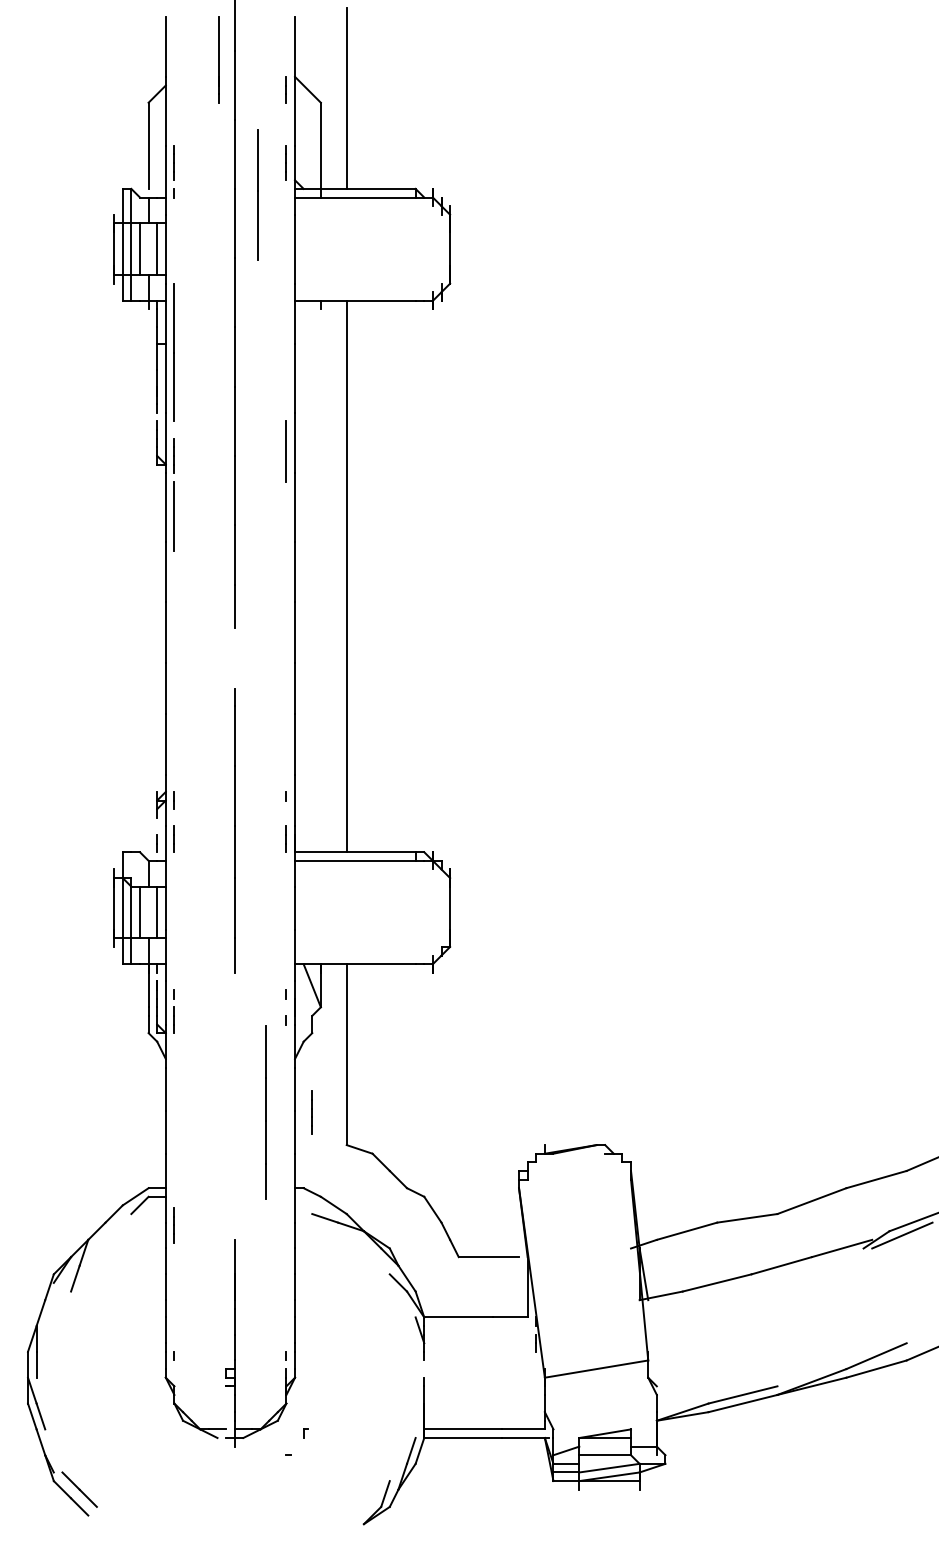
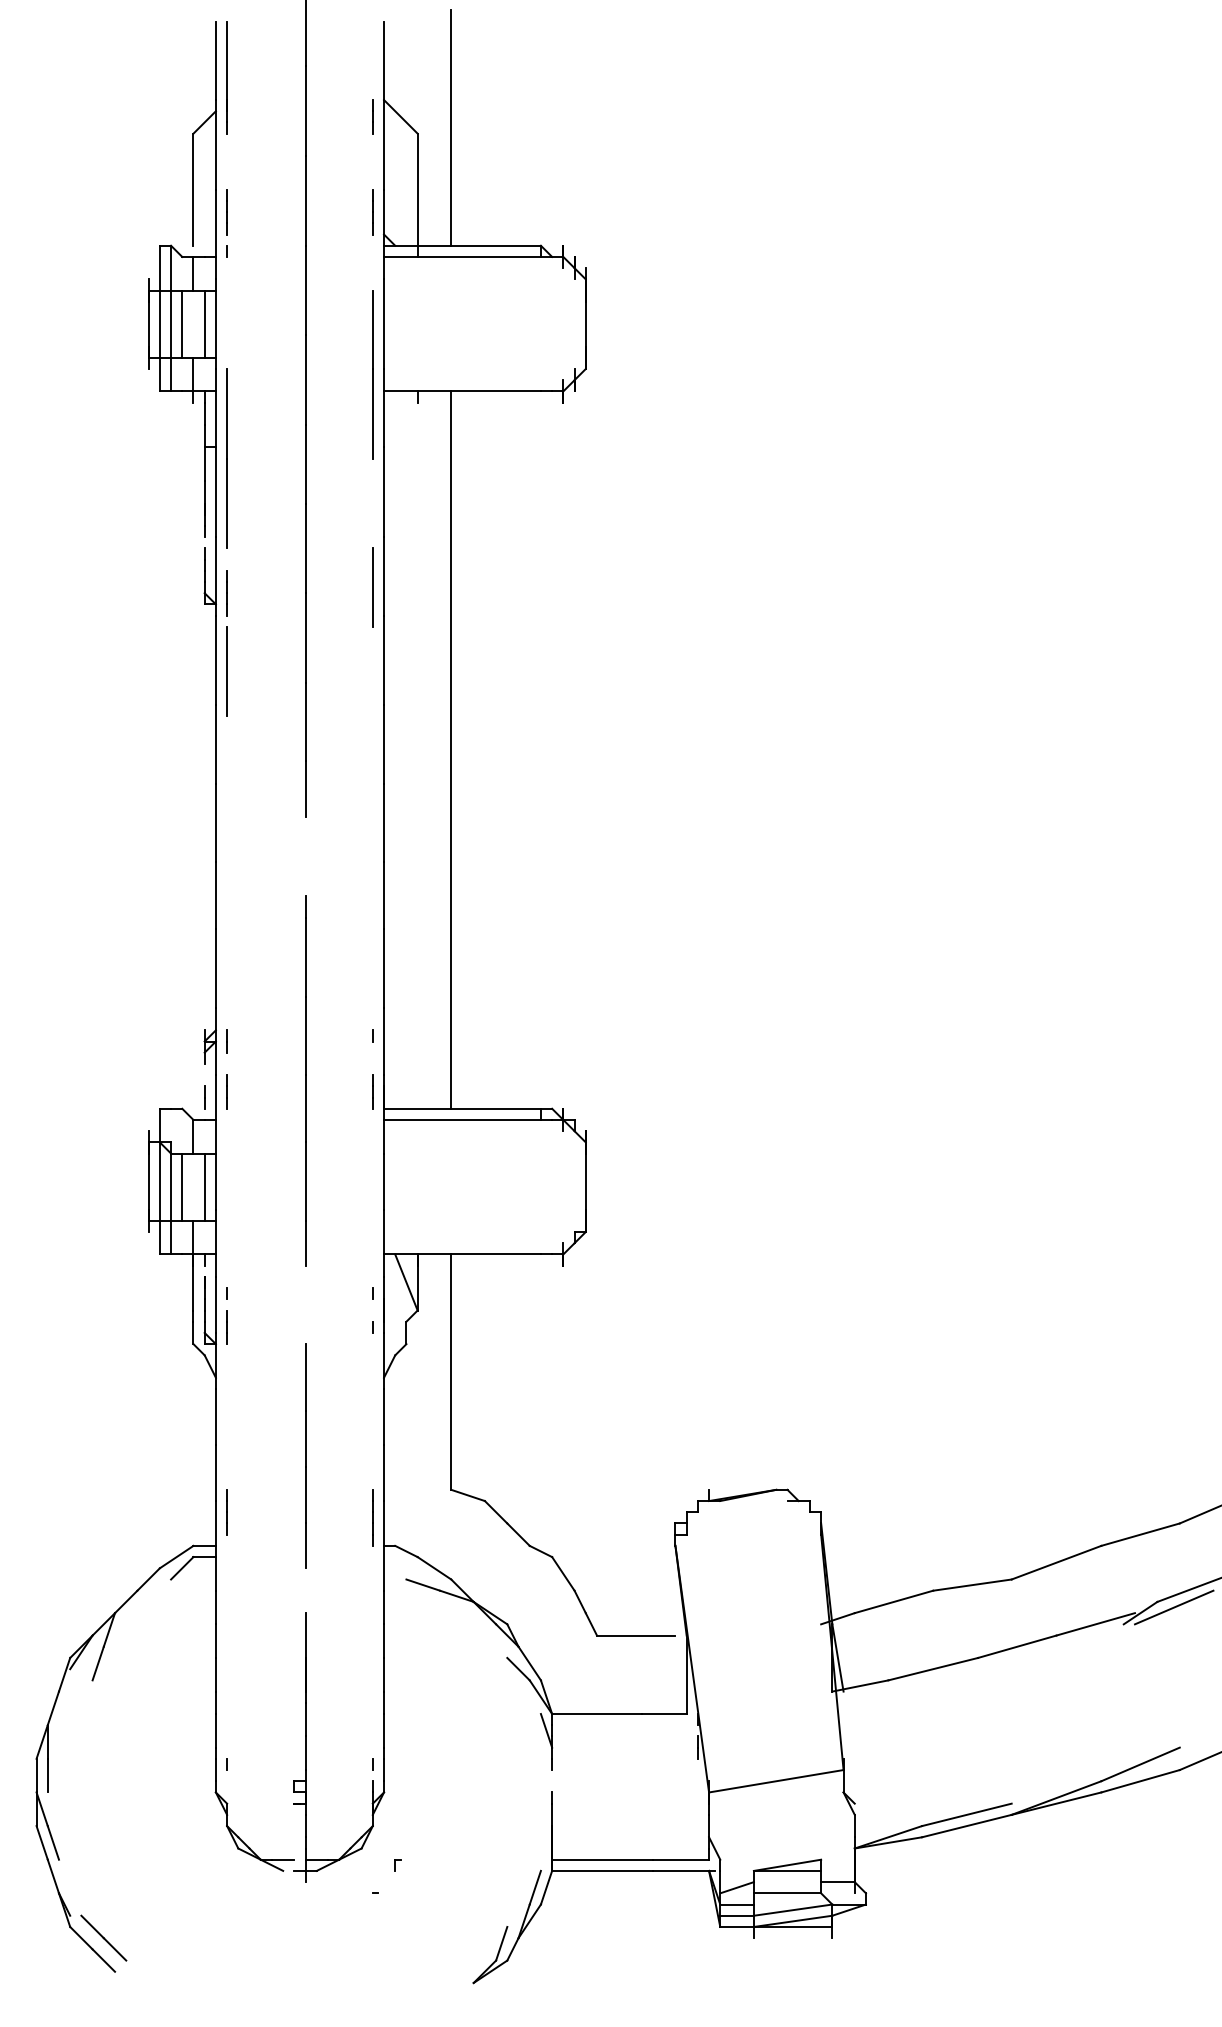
line: (218, 59) -> (226, 77), moved
line: (257, 194) -> (372, 374), moved
line: (265, 1111) -> (305, 1455), moved
line: (311, 1112) -> (372, 1517), moved
line: (173, 1225) -> (226, 1512), moved

